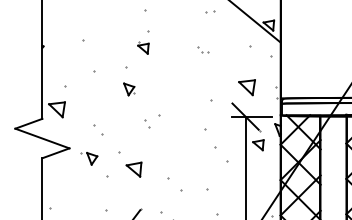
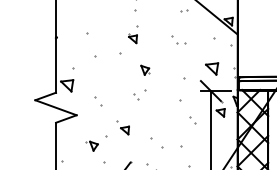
part: (203, 49) -> (178, 39), size x1.67
part: (129, 88) -> (145, 69), moved
part: (221, 155) -> (192, 120), size x0.62
part: (88, 157) -> (91, 145), moved
part: (129, 164) -> (122, 127), size x0.71

